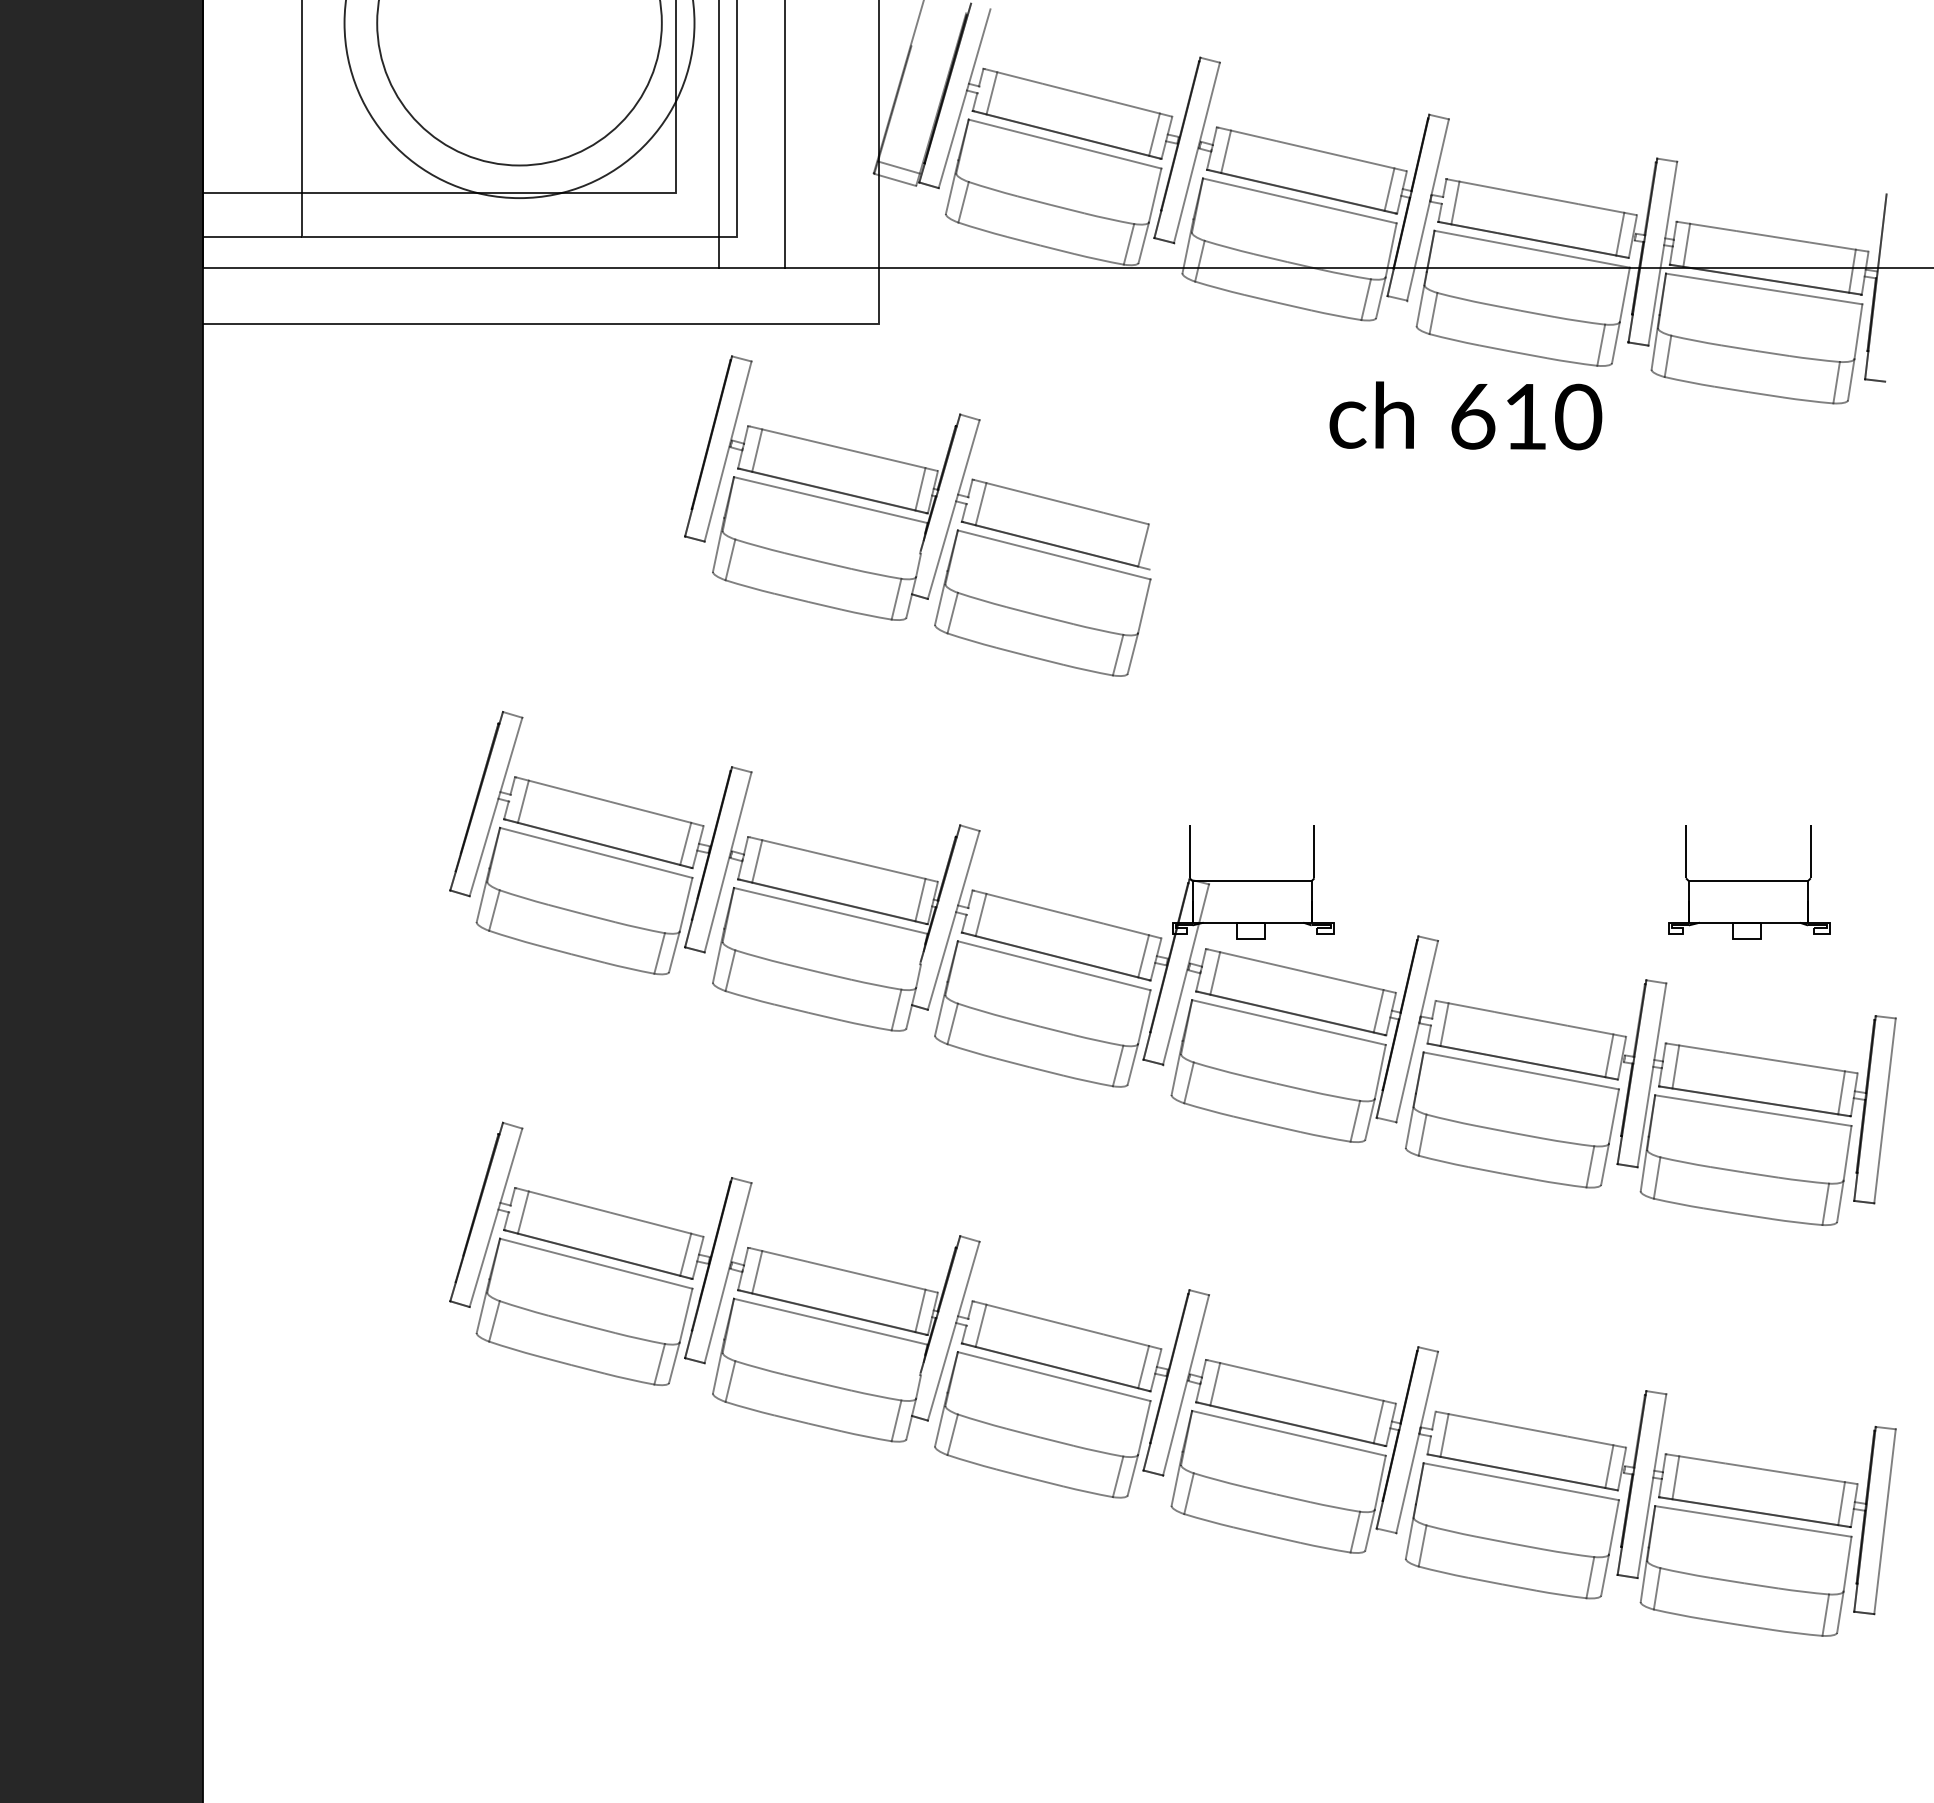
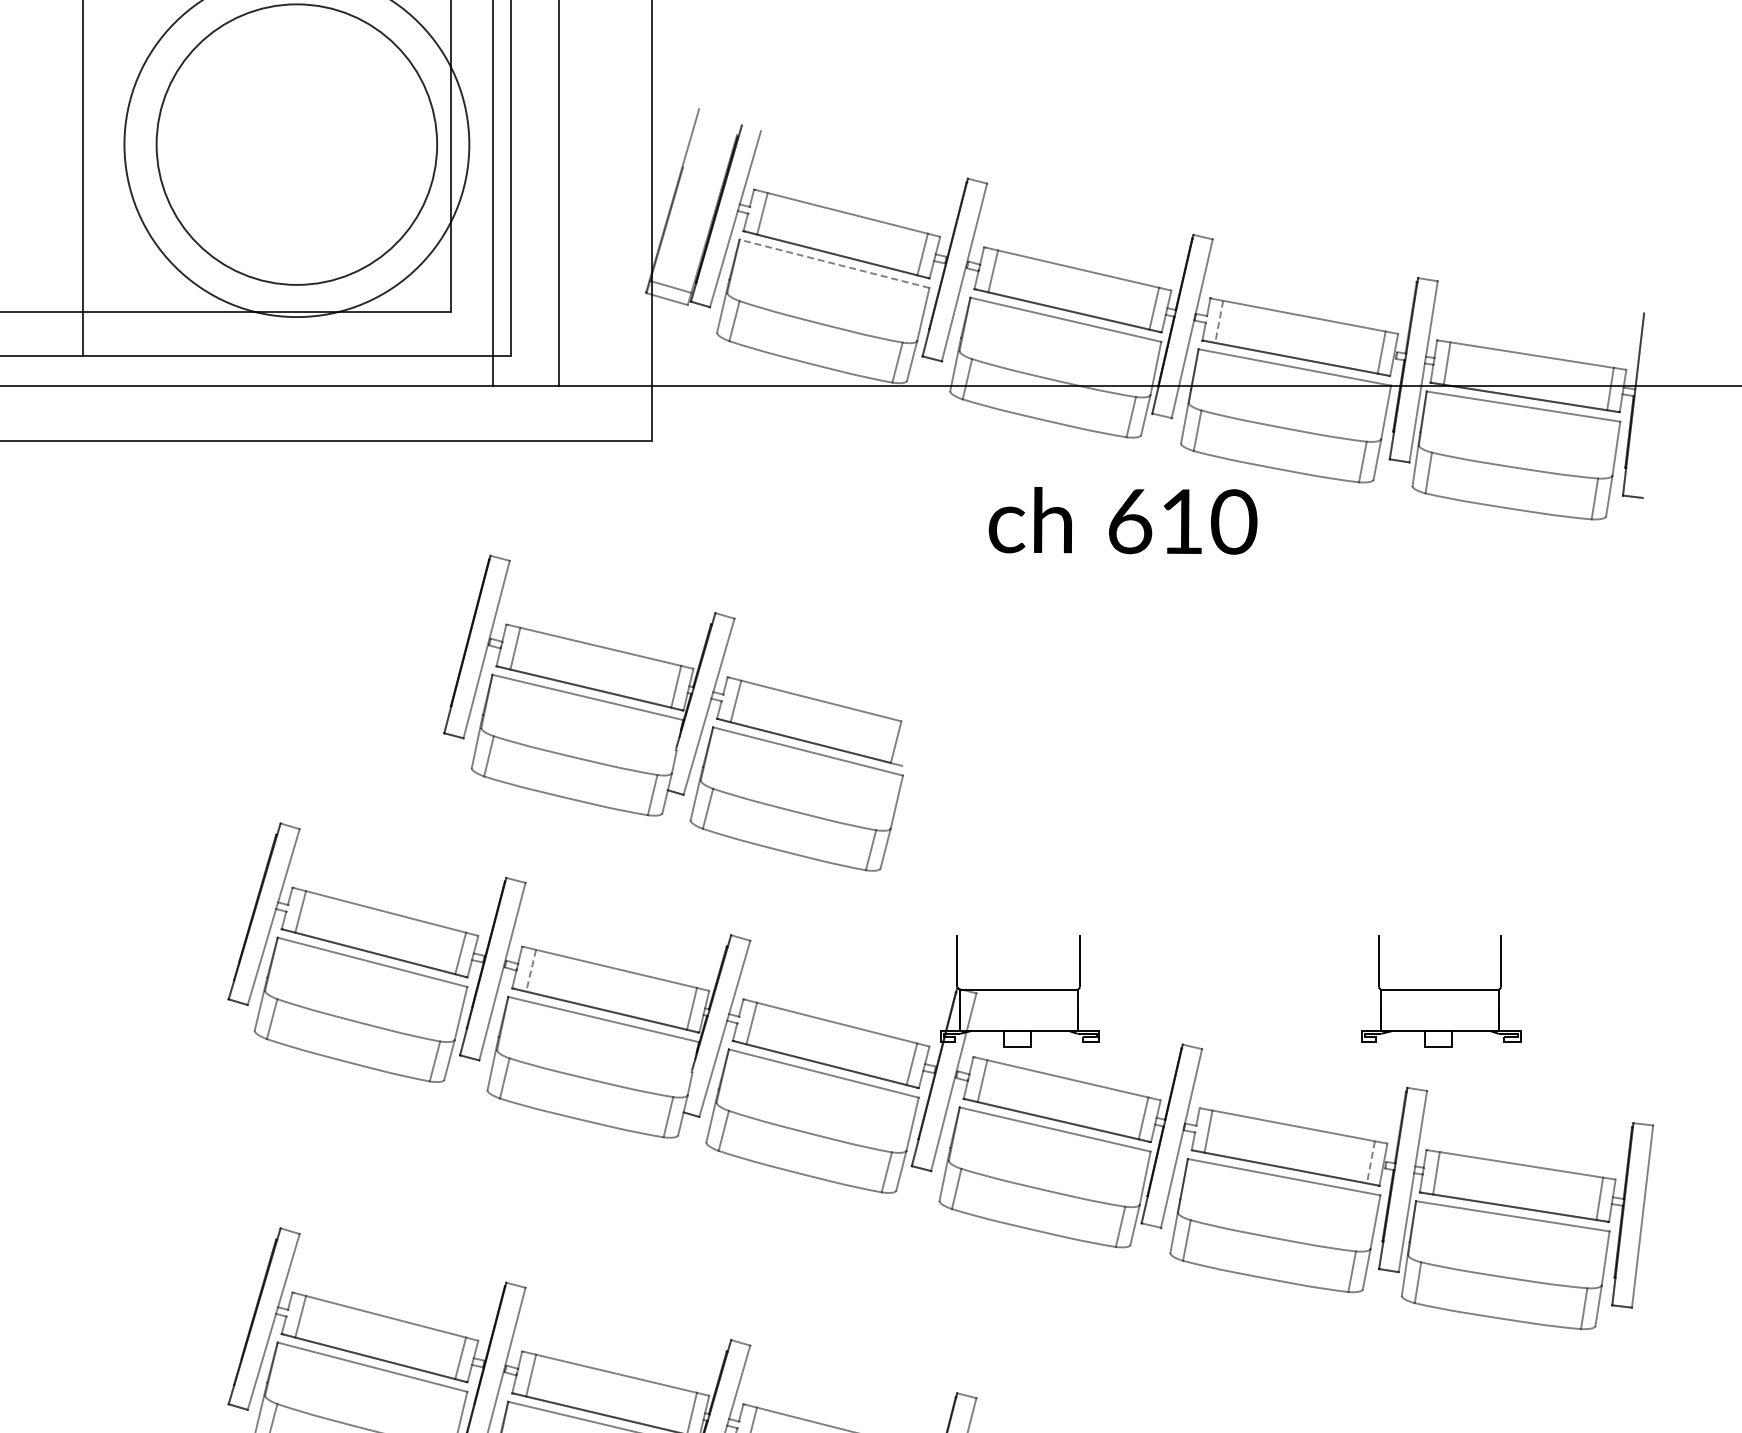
line: (1064, 143) -> (833, 263), solid -> dashed
line: (1455, 203) -> (1219, 322), solid -> dashed
text: (1465, 415) -> (1122, 520), moved
part: (917, 515) -> (673, 712), moved
line: (757, 861) -> (531, 970), solid -> dashed
part: (1749, 882) -> (1441, 991), moved
line: (1609, 1055) -> (1371, 1162), solid -> dashed

